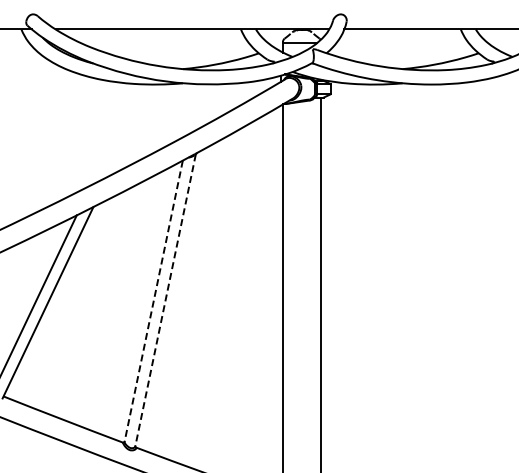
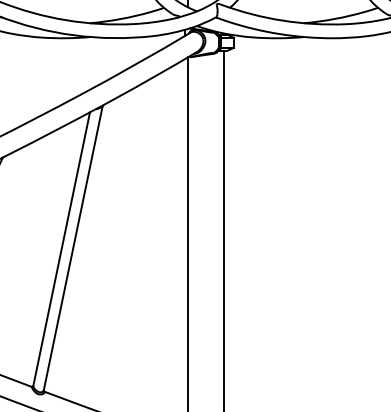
line: (153, 301) -> (61, 249), dashed -> solid
line: (165, 301) -> (73, 249), dashed -> solid

